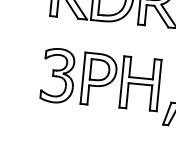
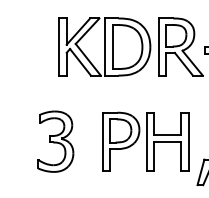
part: (58, 75) -> (55, 141), moved

